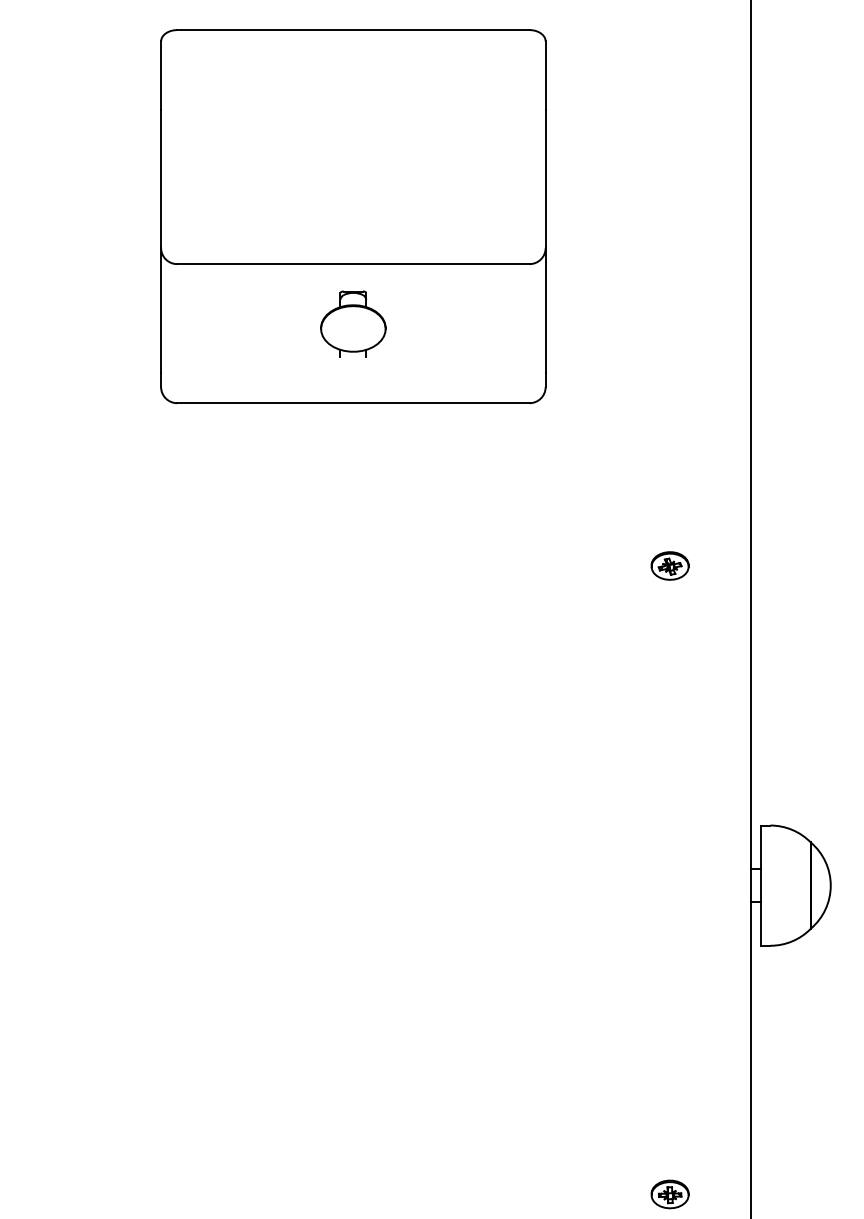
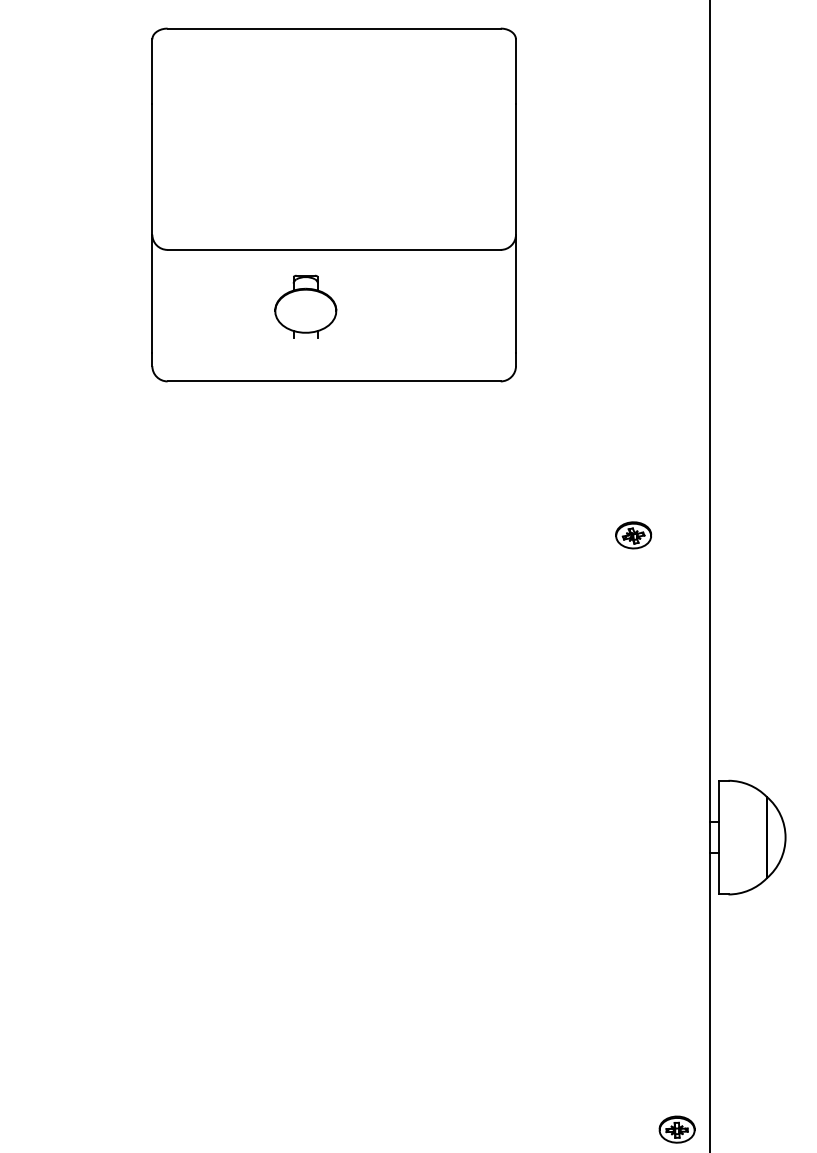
part: (353, 323) -> (305, 306), moved
part: (669, 1194) -> (676, 1129), moved

